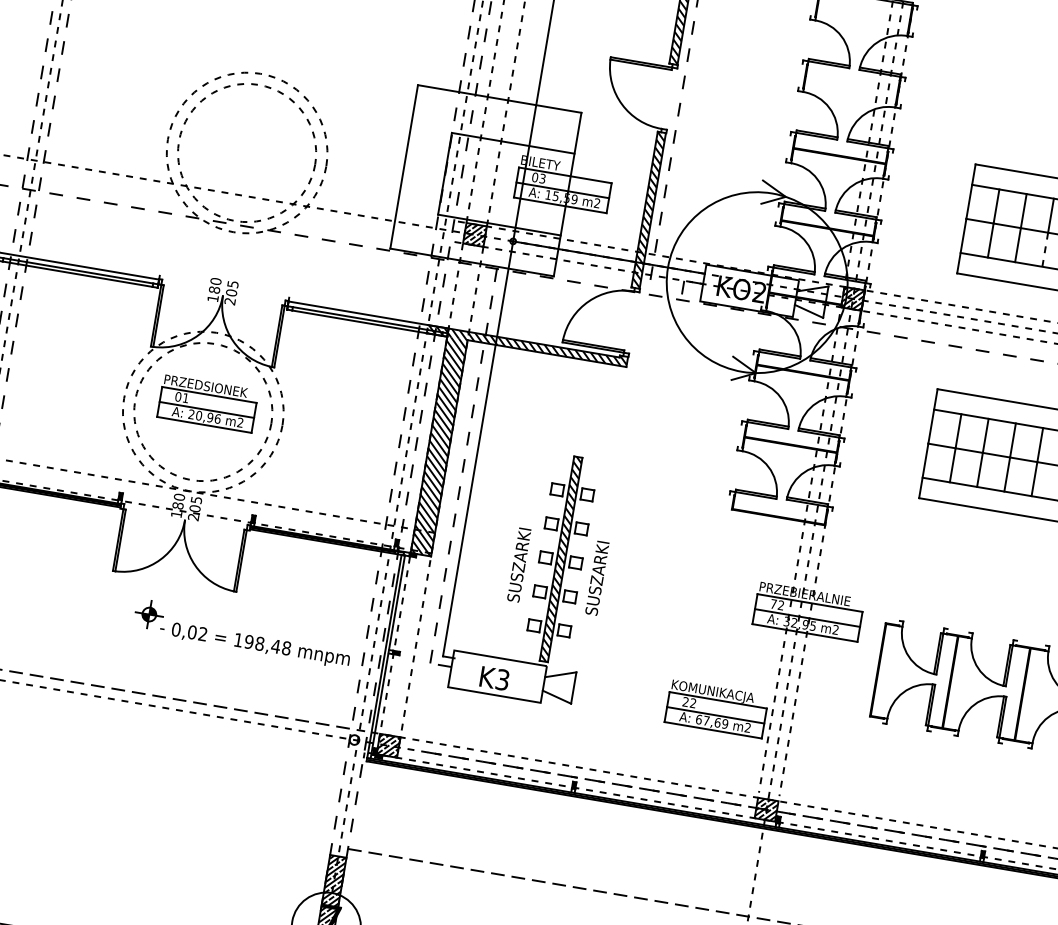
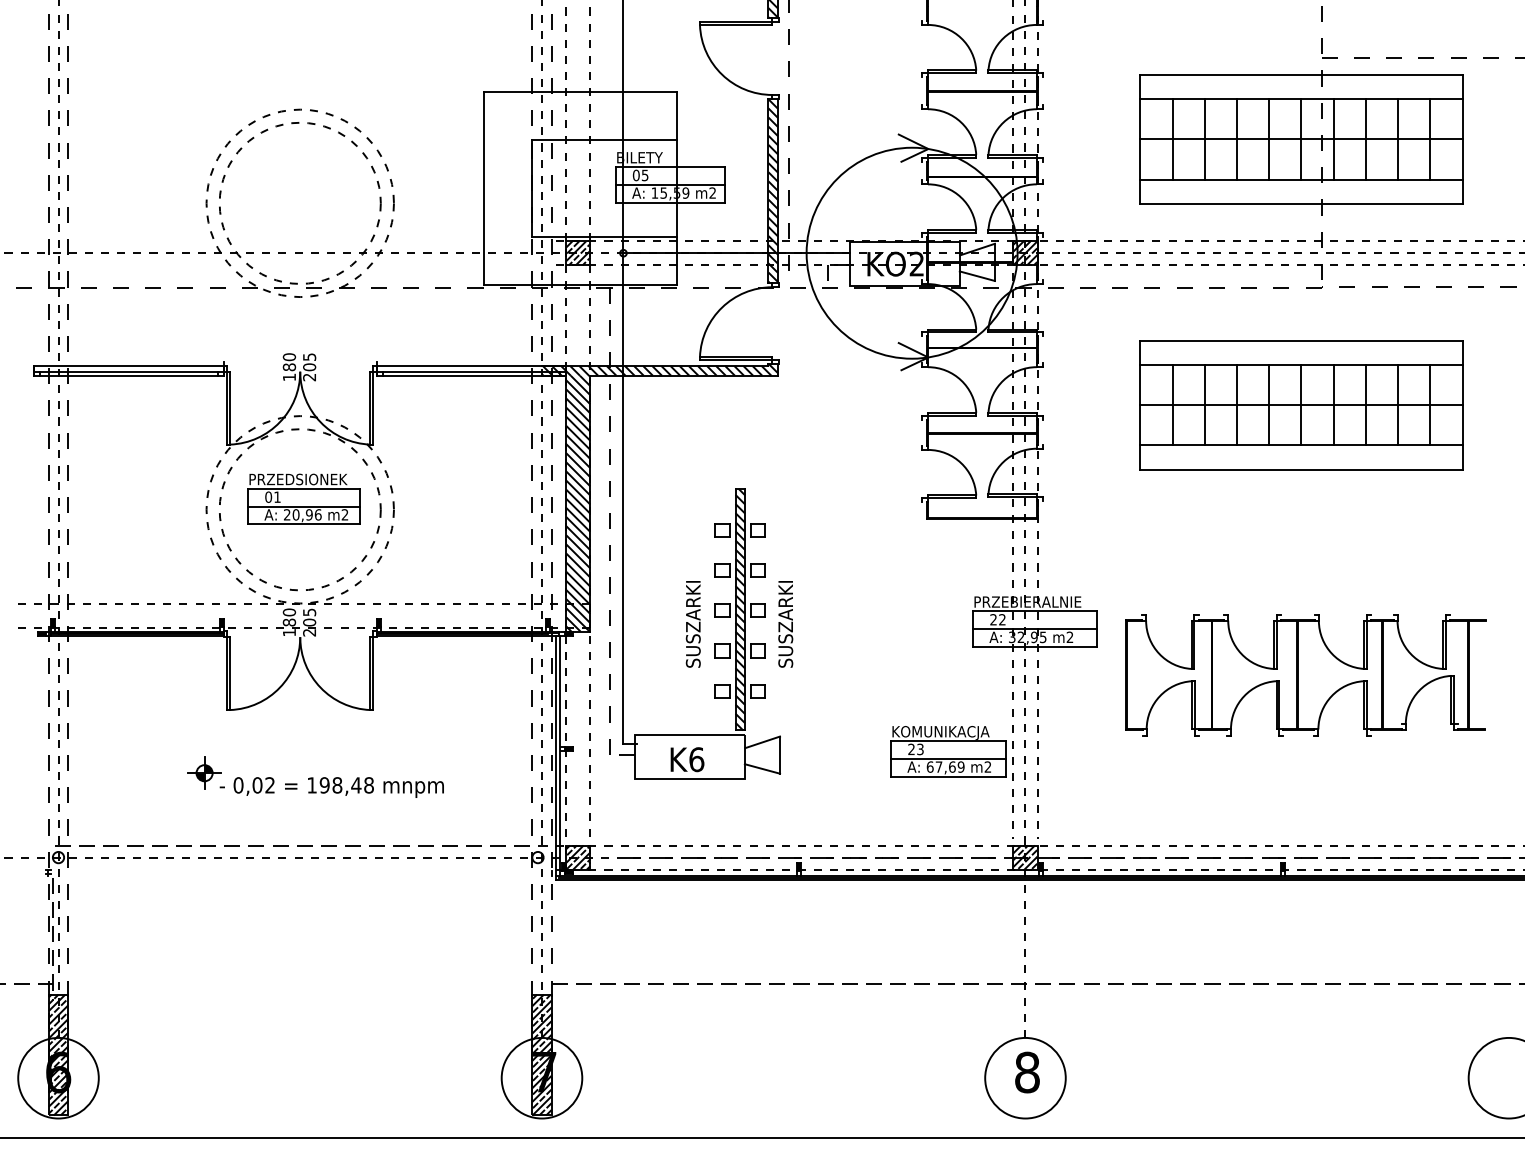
text: (543, 177) -> (645, 174), 03 -> 05
line: (1045, 249) -> (1237, 158), dashed -> solid
text: (773, 603) -> (993, 619), 72 -> 22
part: (242, 633) -> (315, 776), moved
text: (502, 679) -> (696, 759), K3 -> K6
text: (693, 703) -> (920, 749), 22 -> 23

